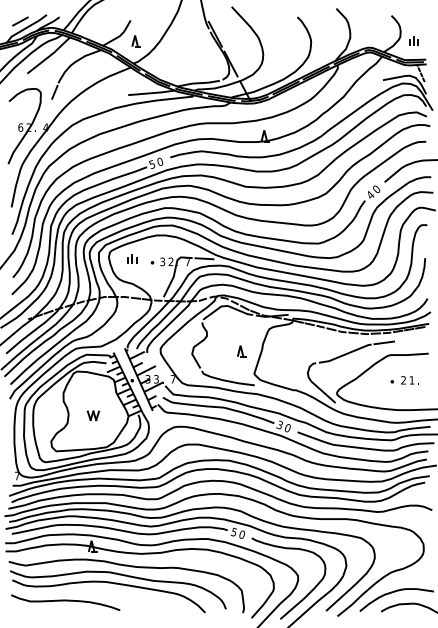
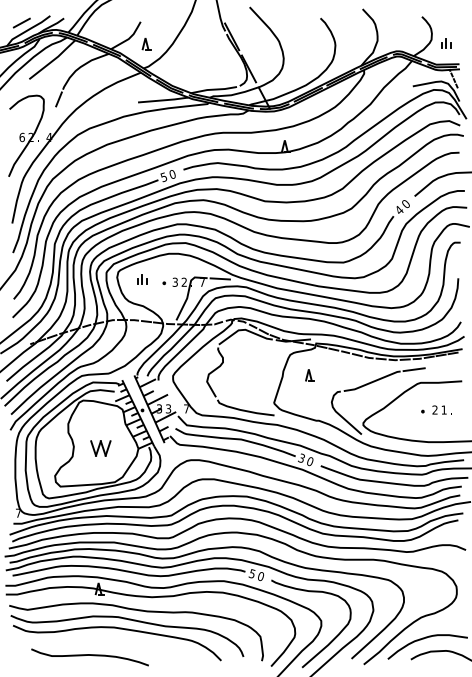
part: (241, 351) -> (309, 375), moved
part: (92, 415) -> (99, 447), size x1.6
curve: (65, 601) -> (89, 656), moved

